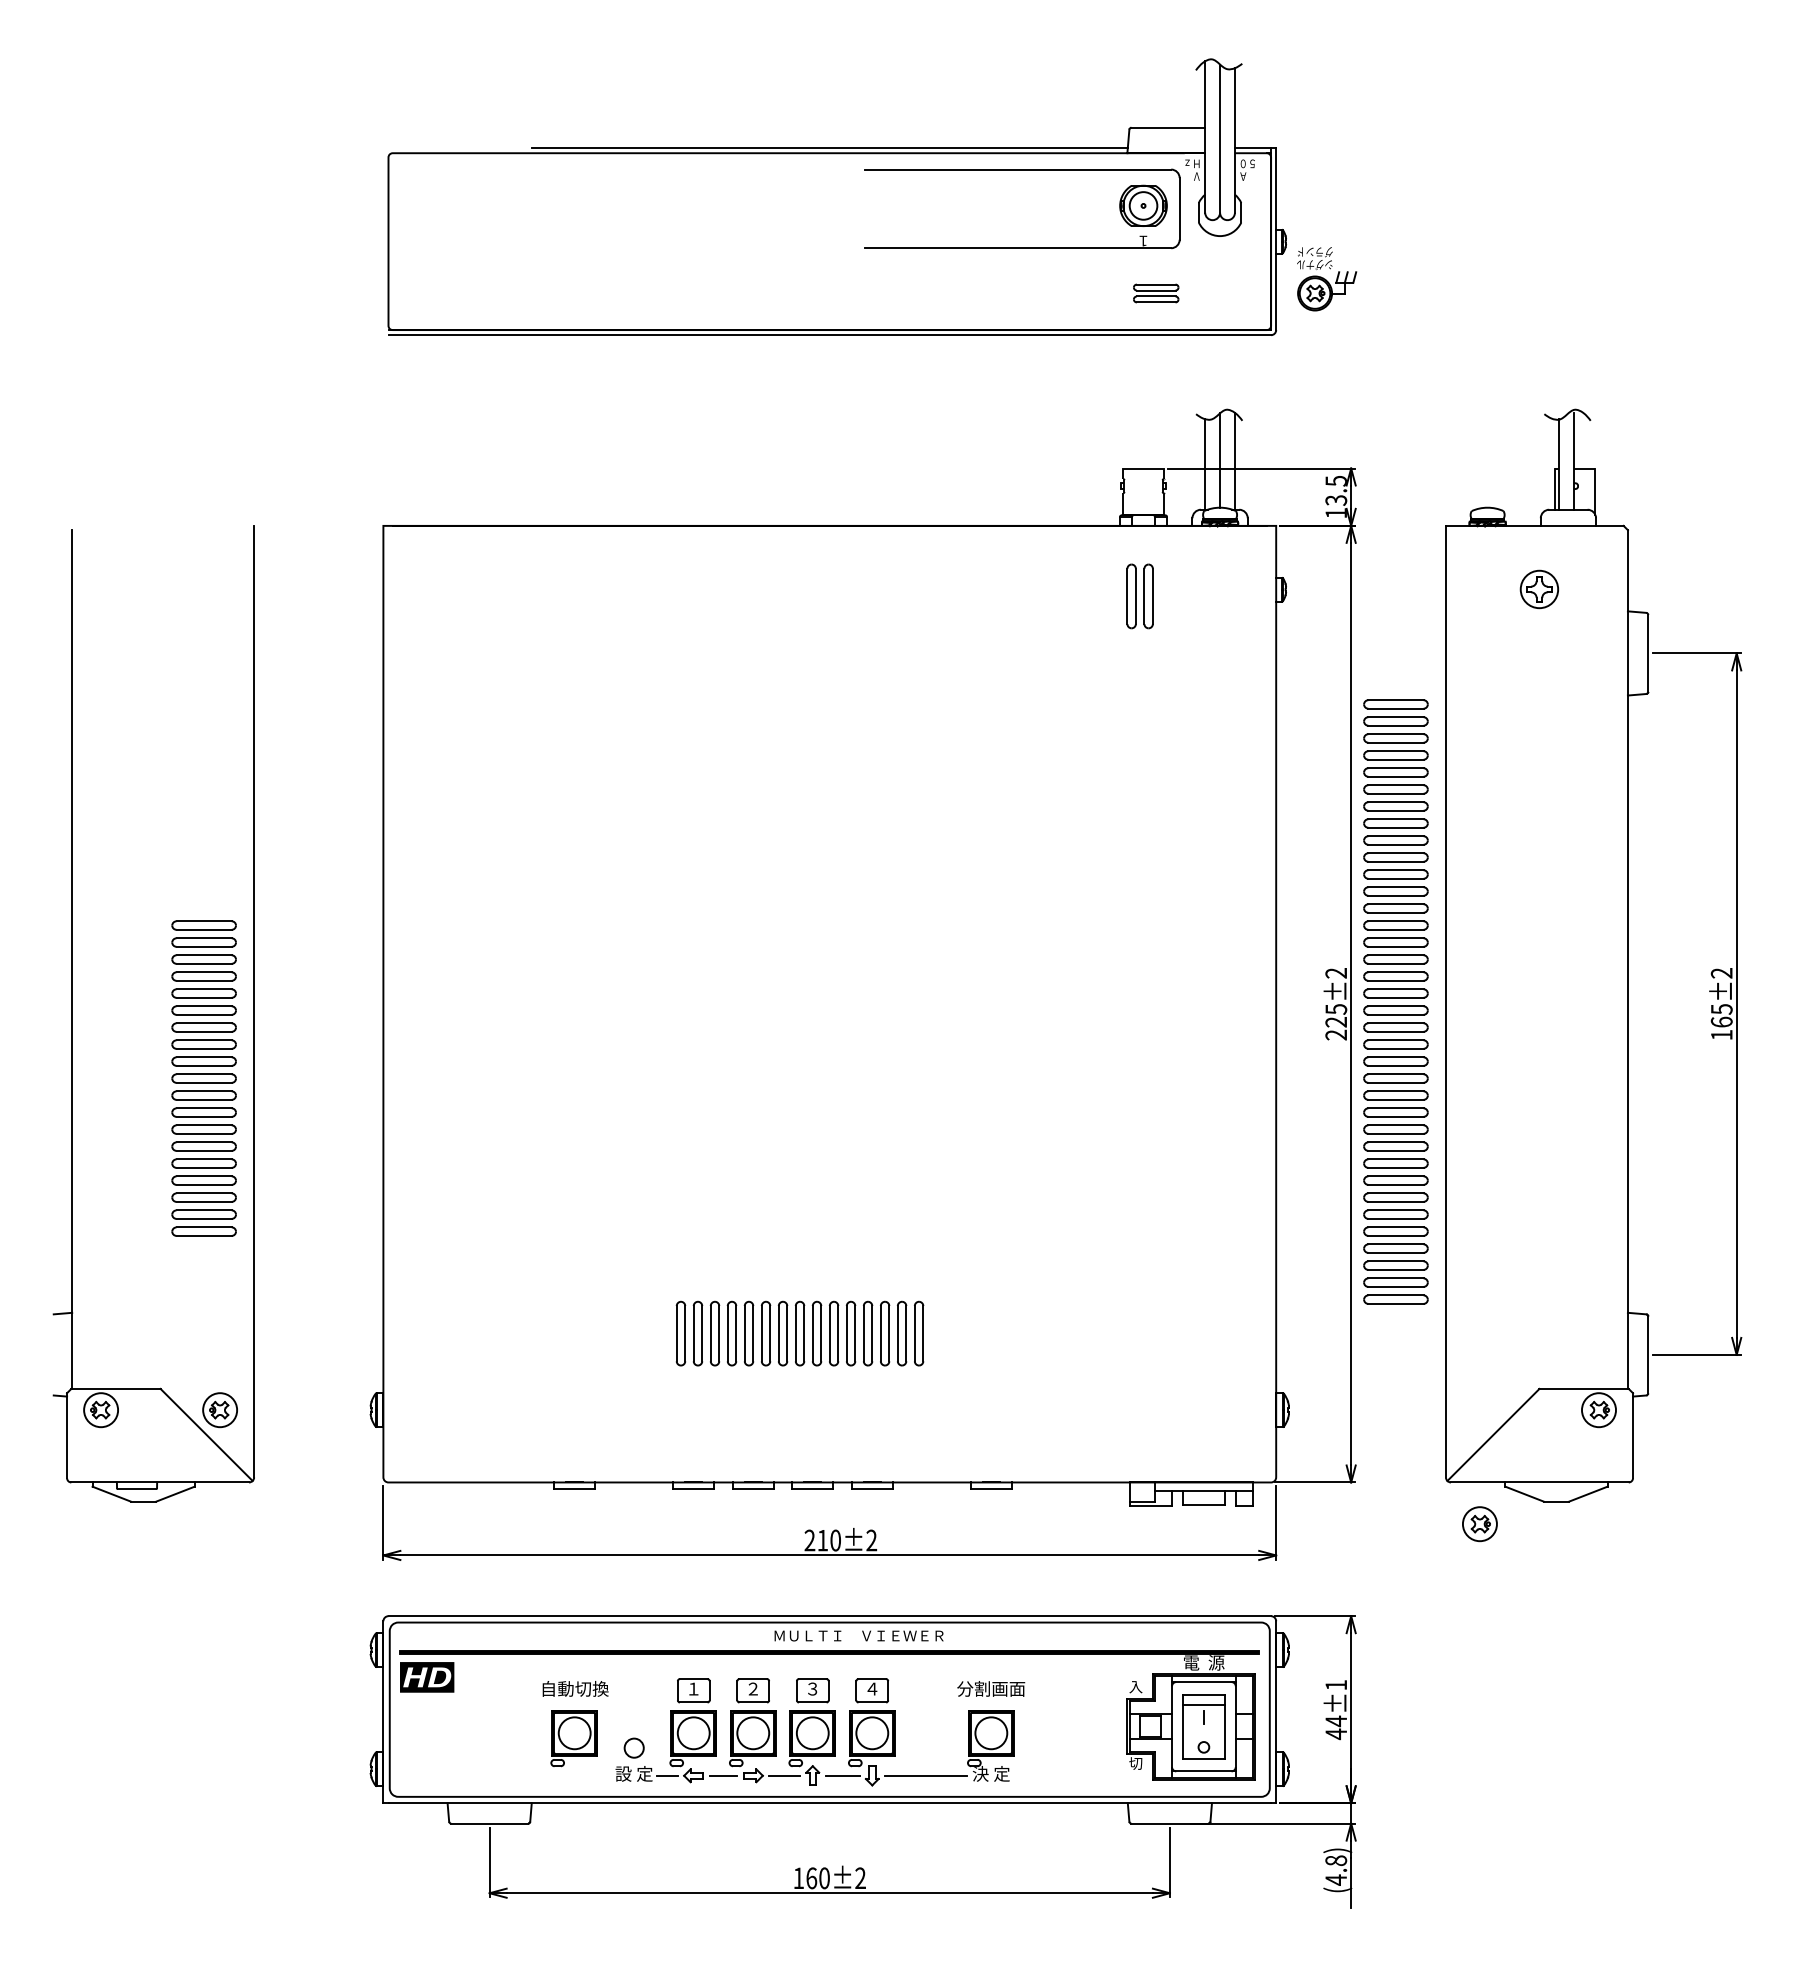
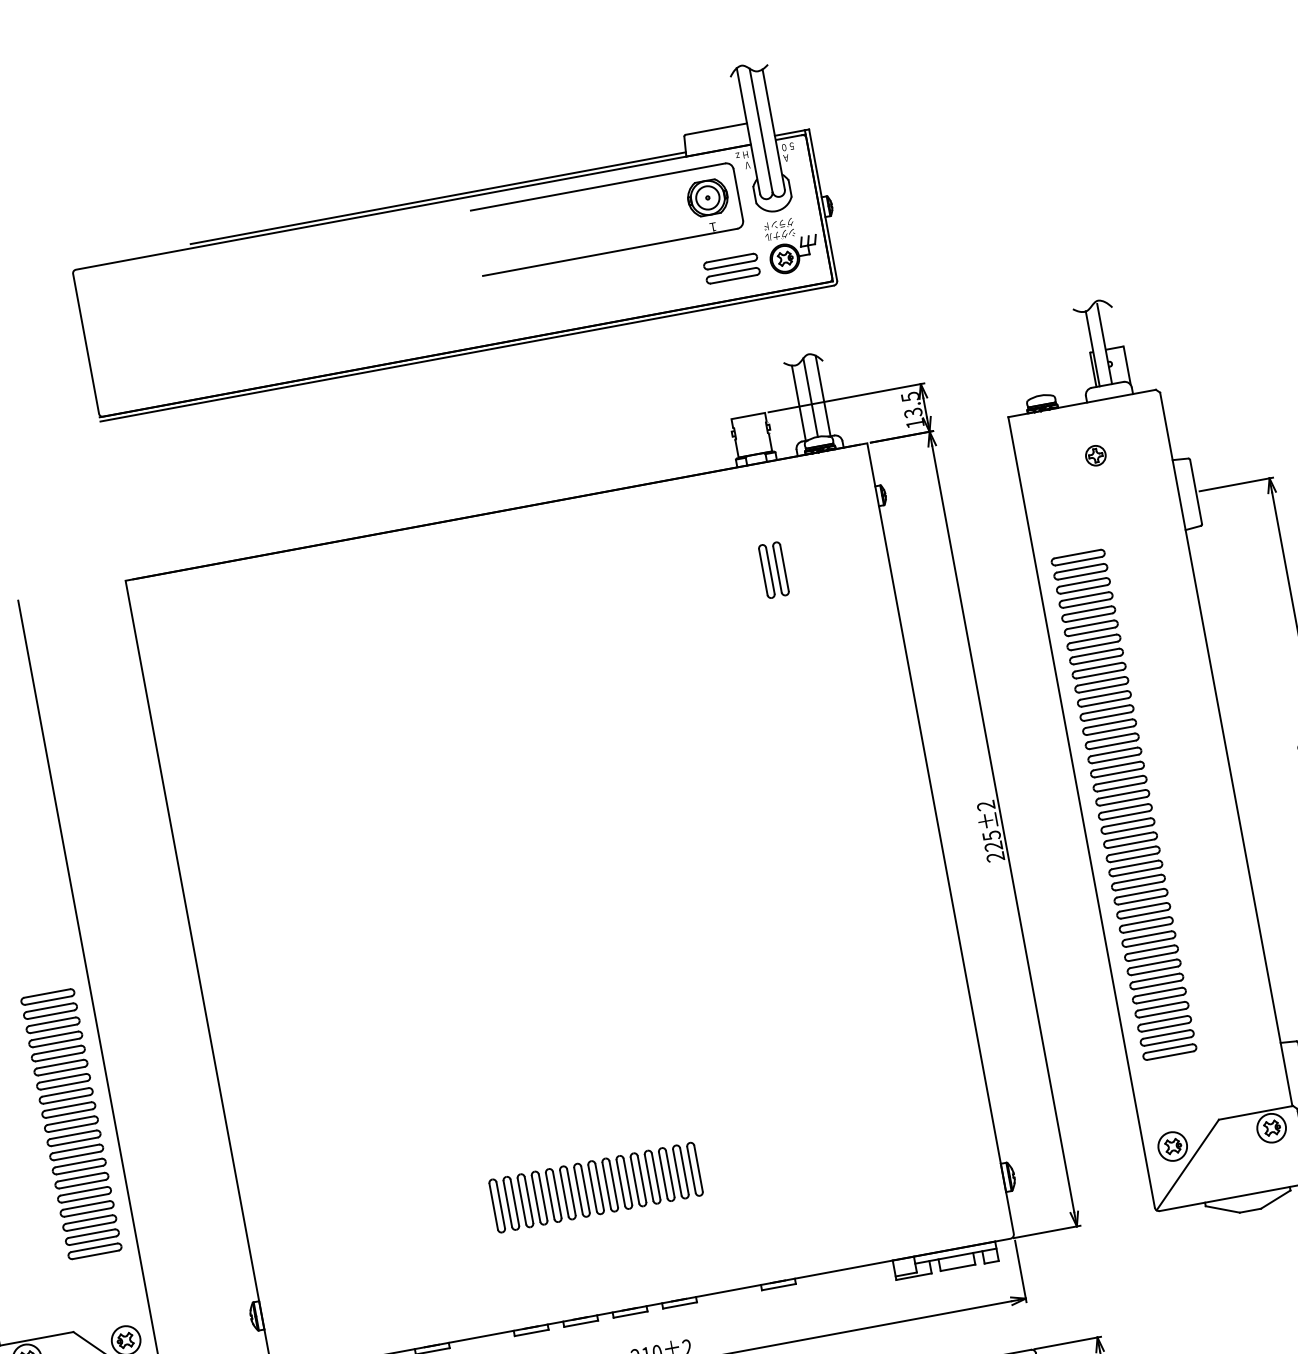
part: (1327, 279) -> (793, 245), moved
part: (1155, 293) -> (731, 268), size x1.43
part: (1539, 589) -> (1095, 455), size x0.62
part: (1139, 596) -> (773, 570), moved
part: (1395, 1001) -> (1123, 804), moved
part: (203, 1078) -> (70, 1124), moved
part: (1479, 1524) -> (1172, 1146), moved

